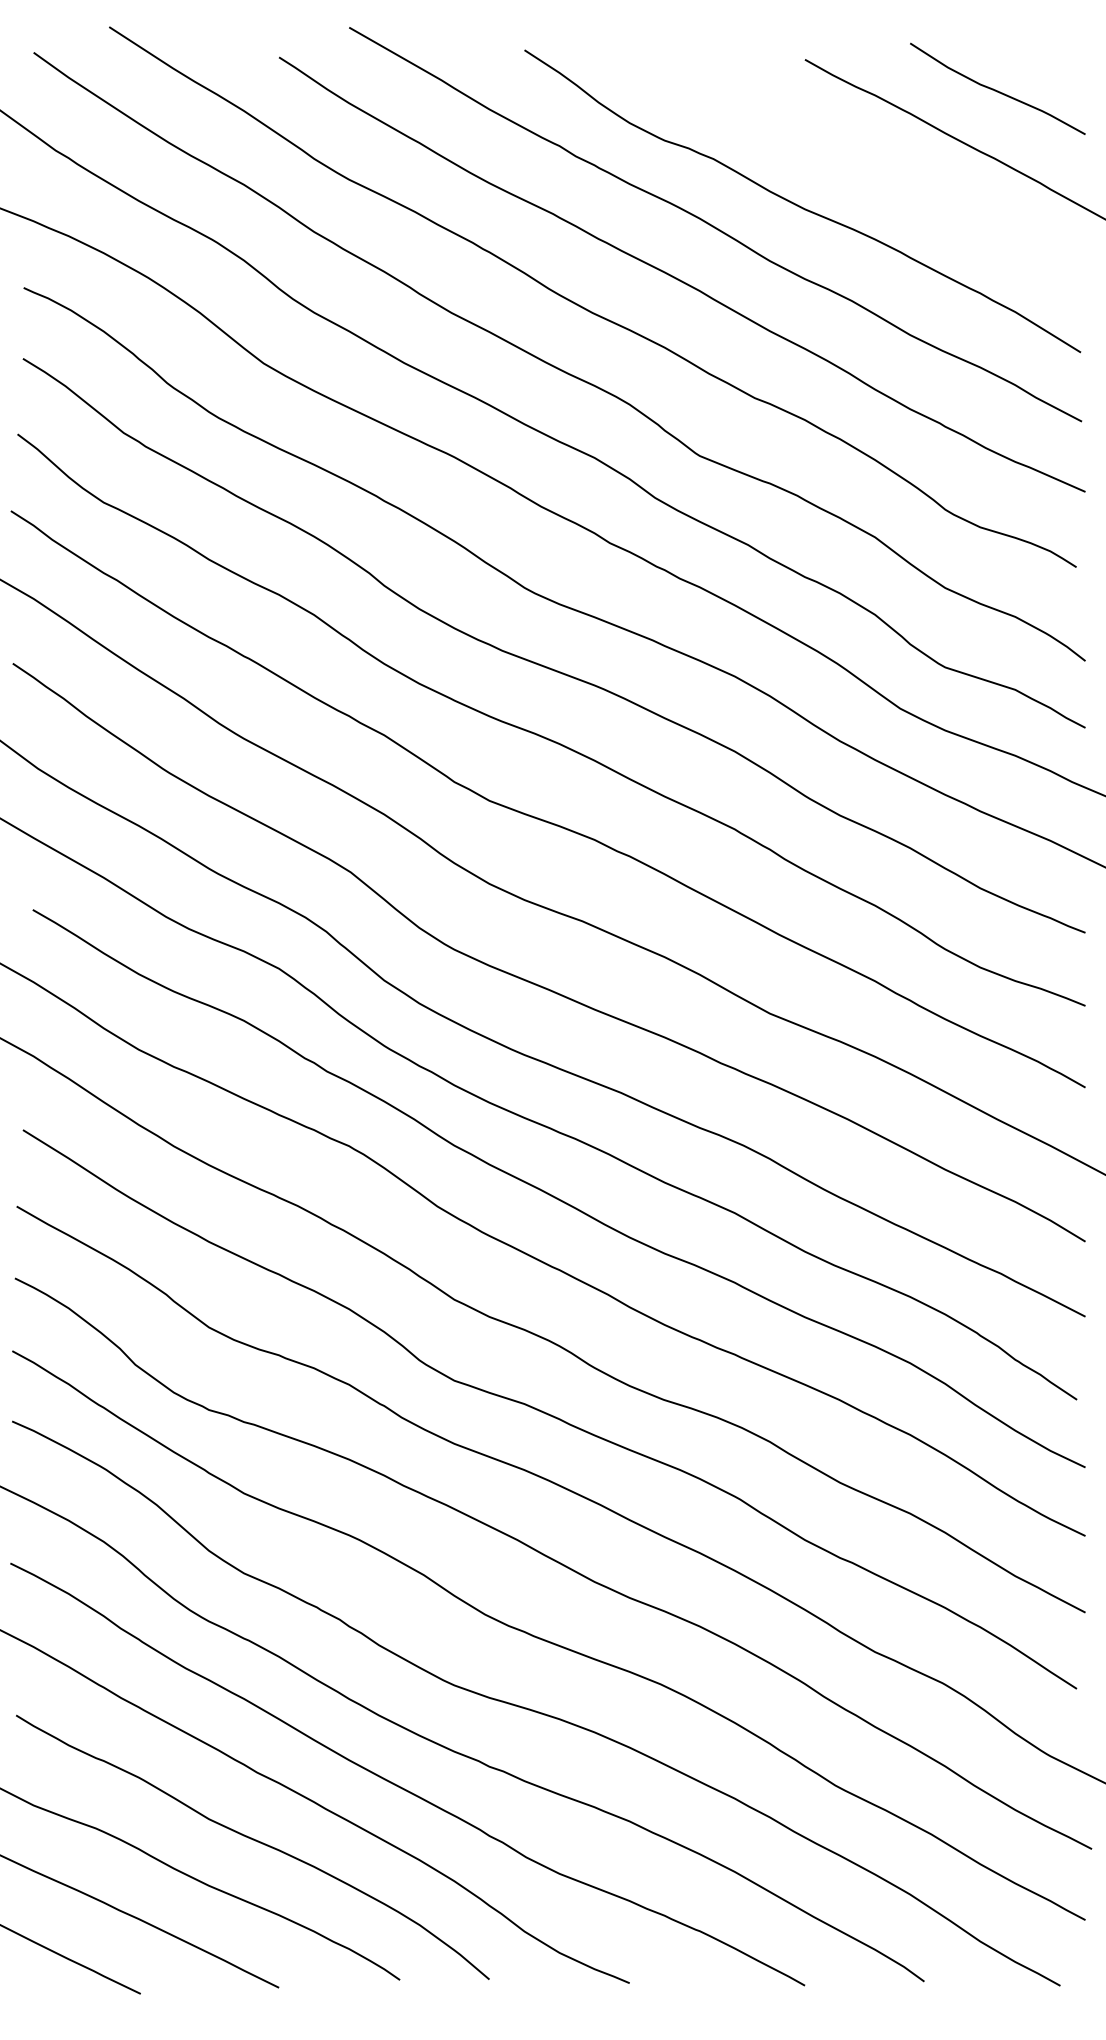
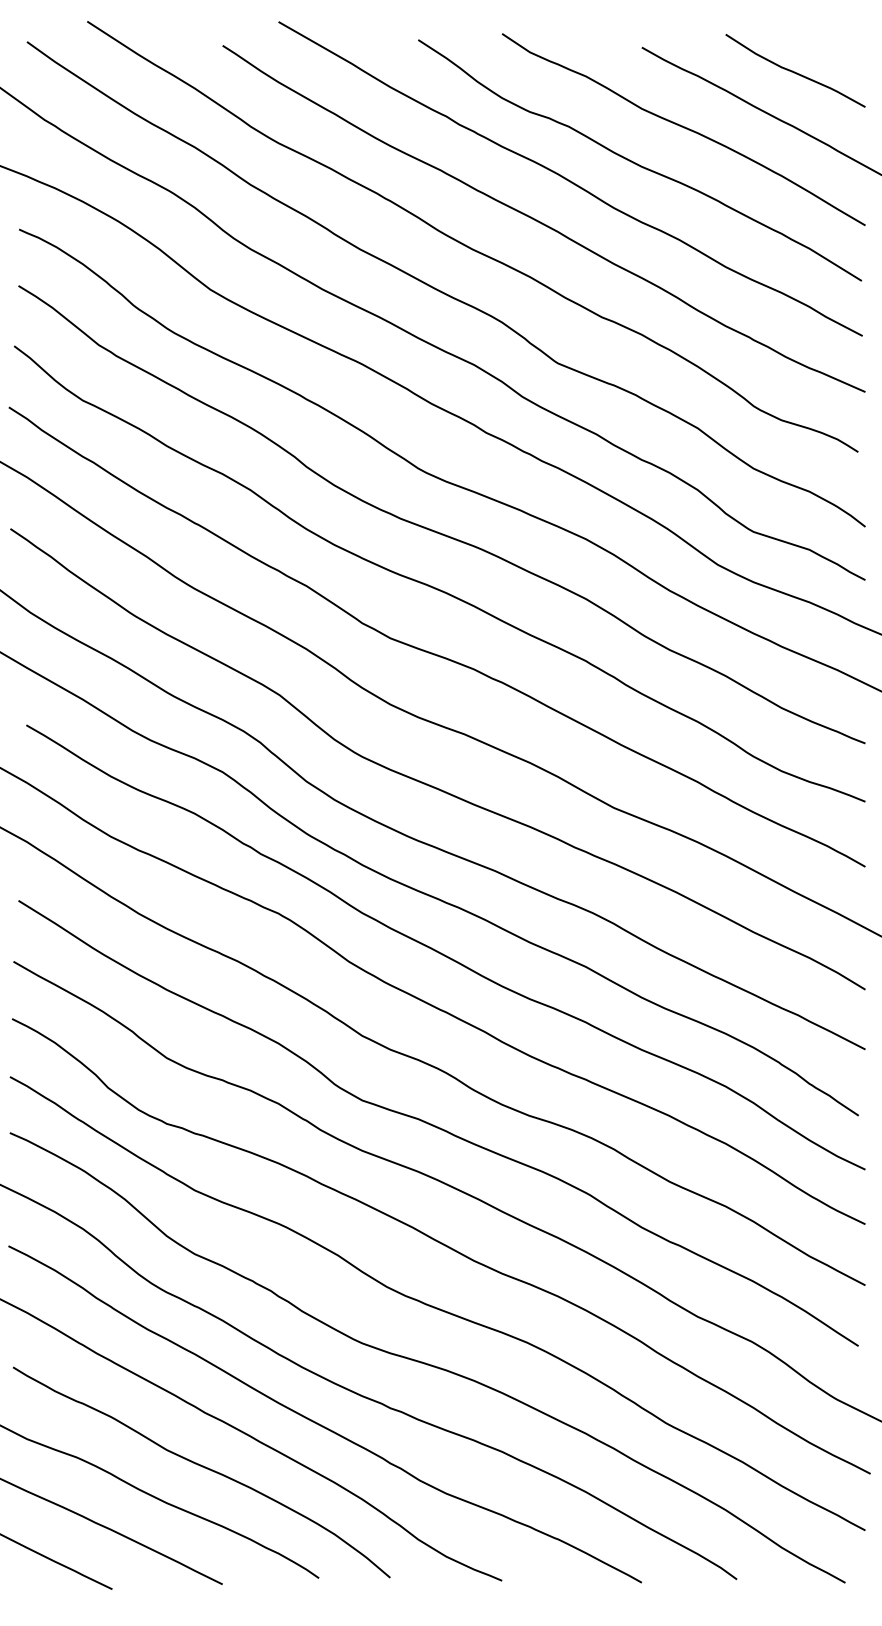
curve: (857, 160) -> (683, 127), added

